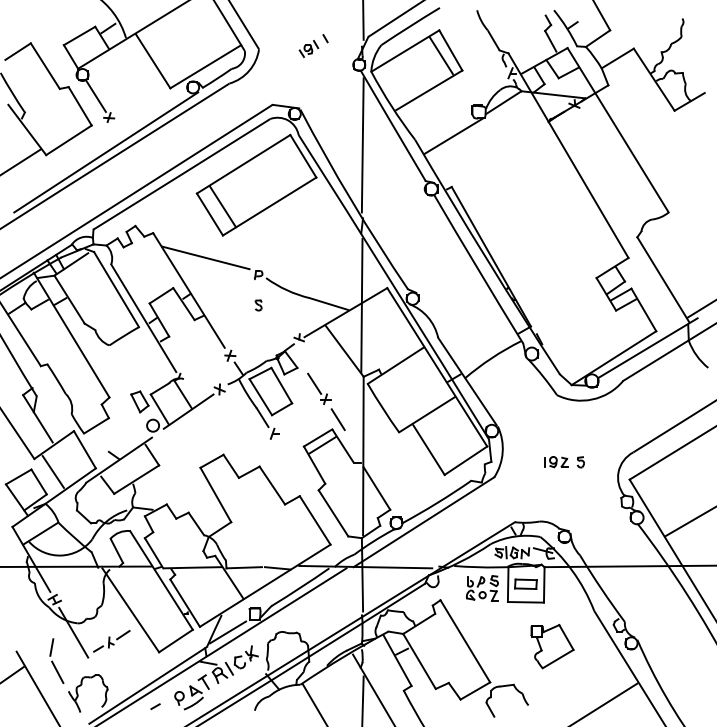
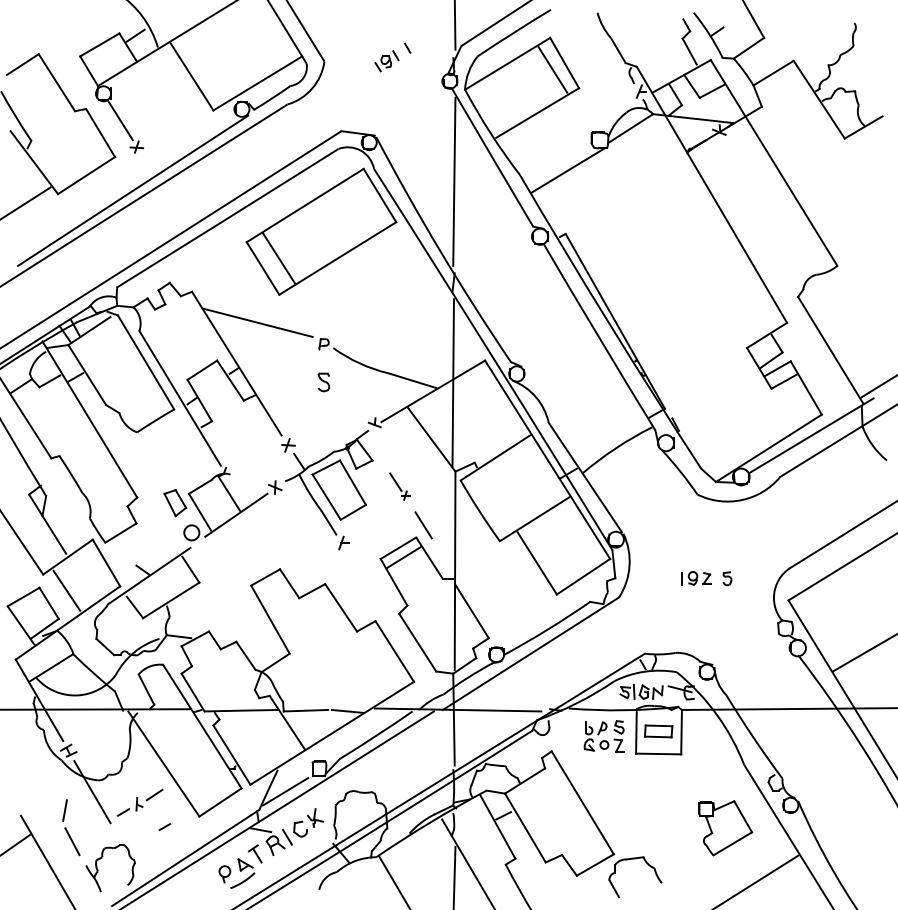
part: (258, 305) -> (323, 382), size x1.4
part: (319, 388) -> (400, 486), size x0.7
part: (552, 646) -> (725, 828), moved
line: (155, 706) -> (164, 826), moved

